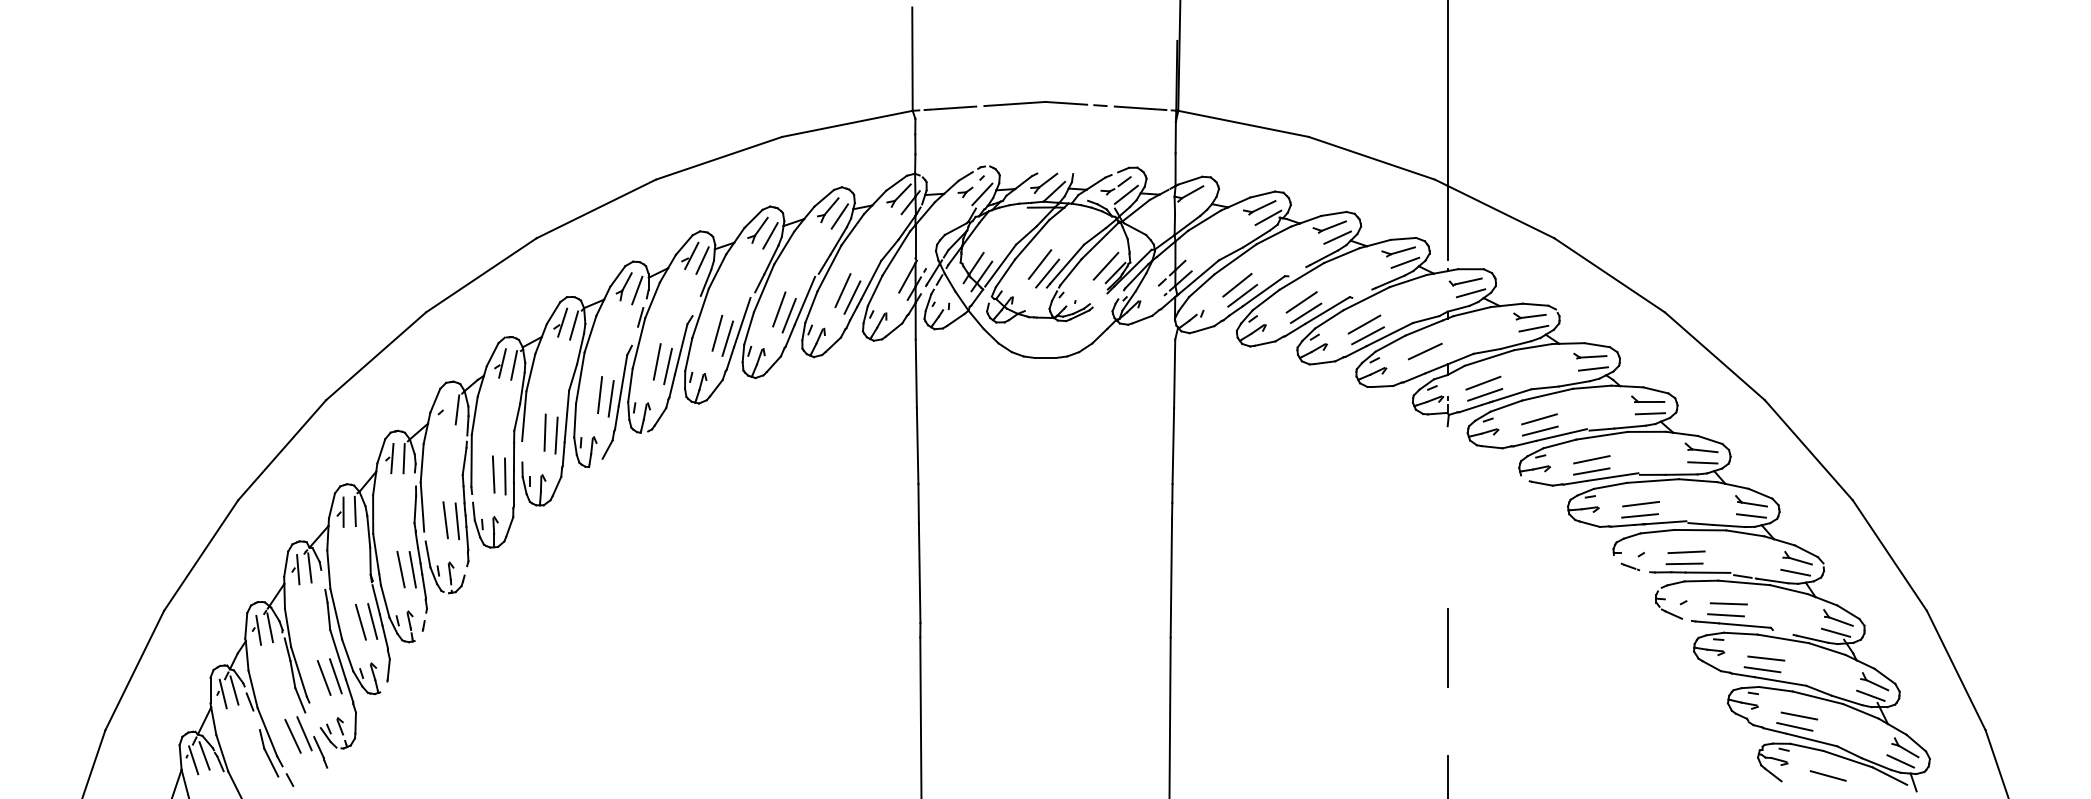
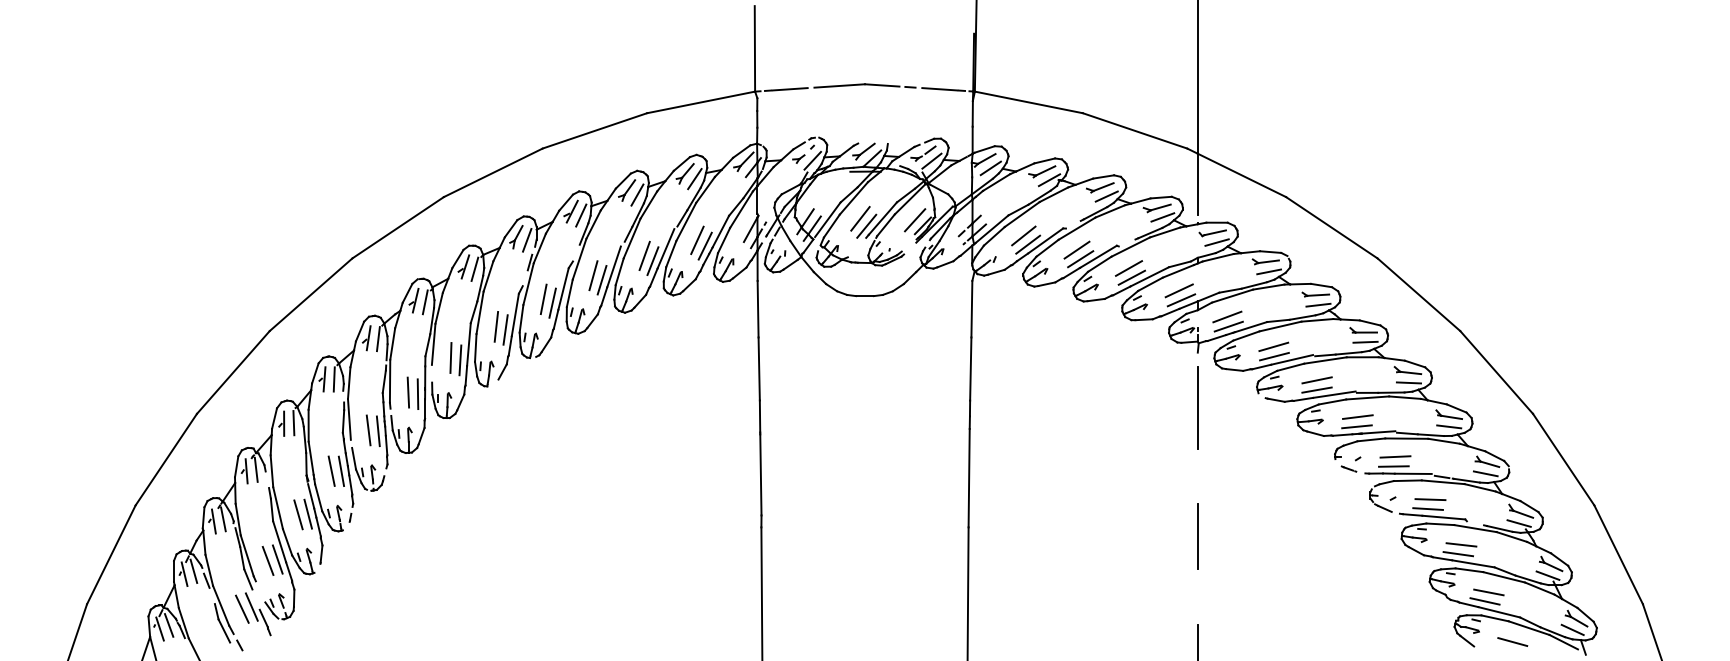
line: (1197, 203) -> (990, 168), added
line: (1427, 362) -> (1181, 299), added
line: (445, 408) -> (368, 337), added
line: (1447, 493) -> (1197, 408), added

